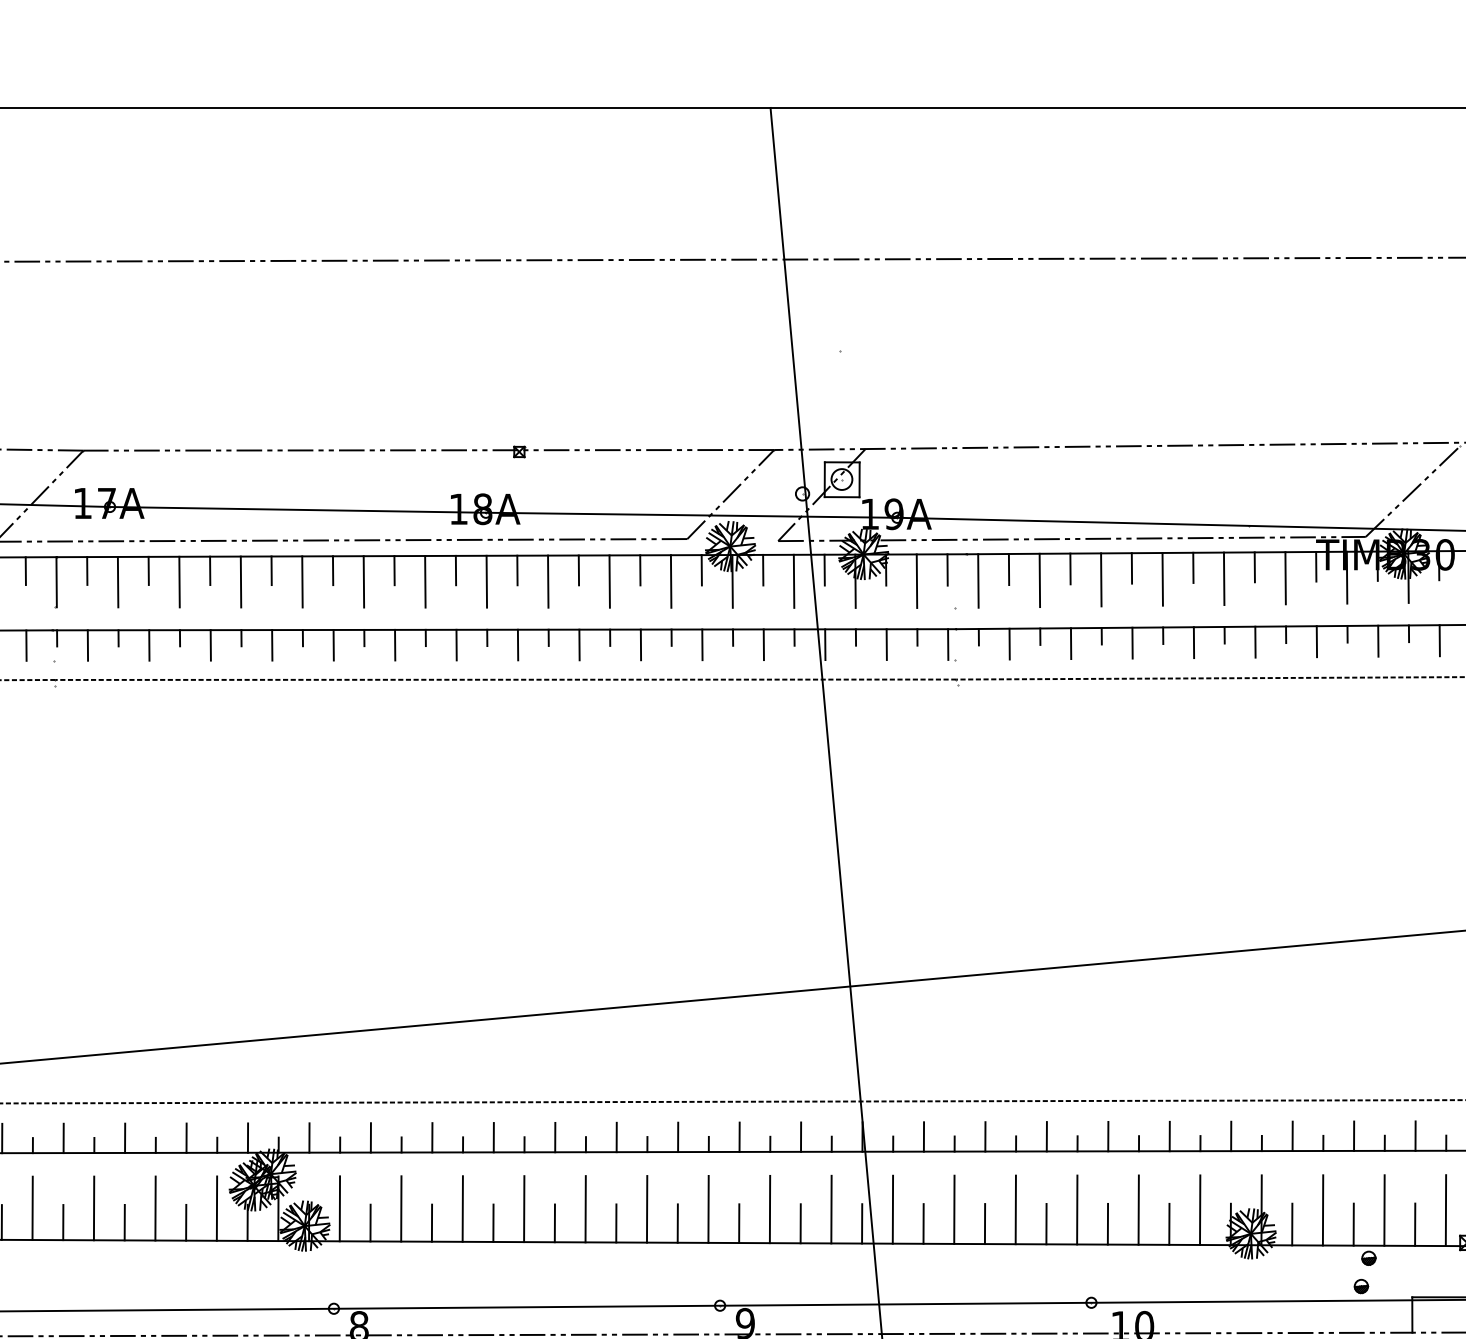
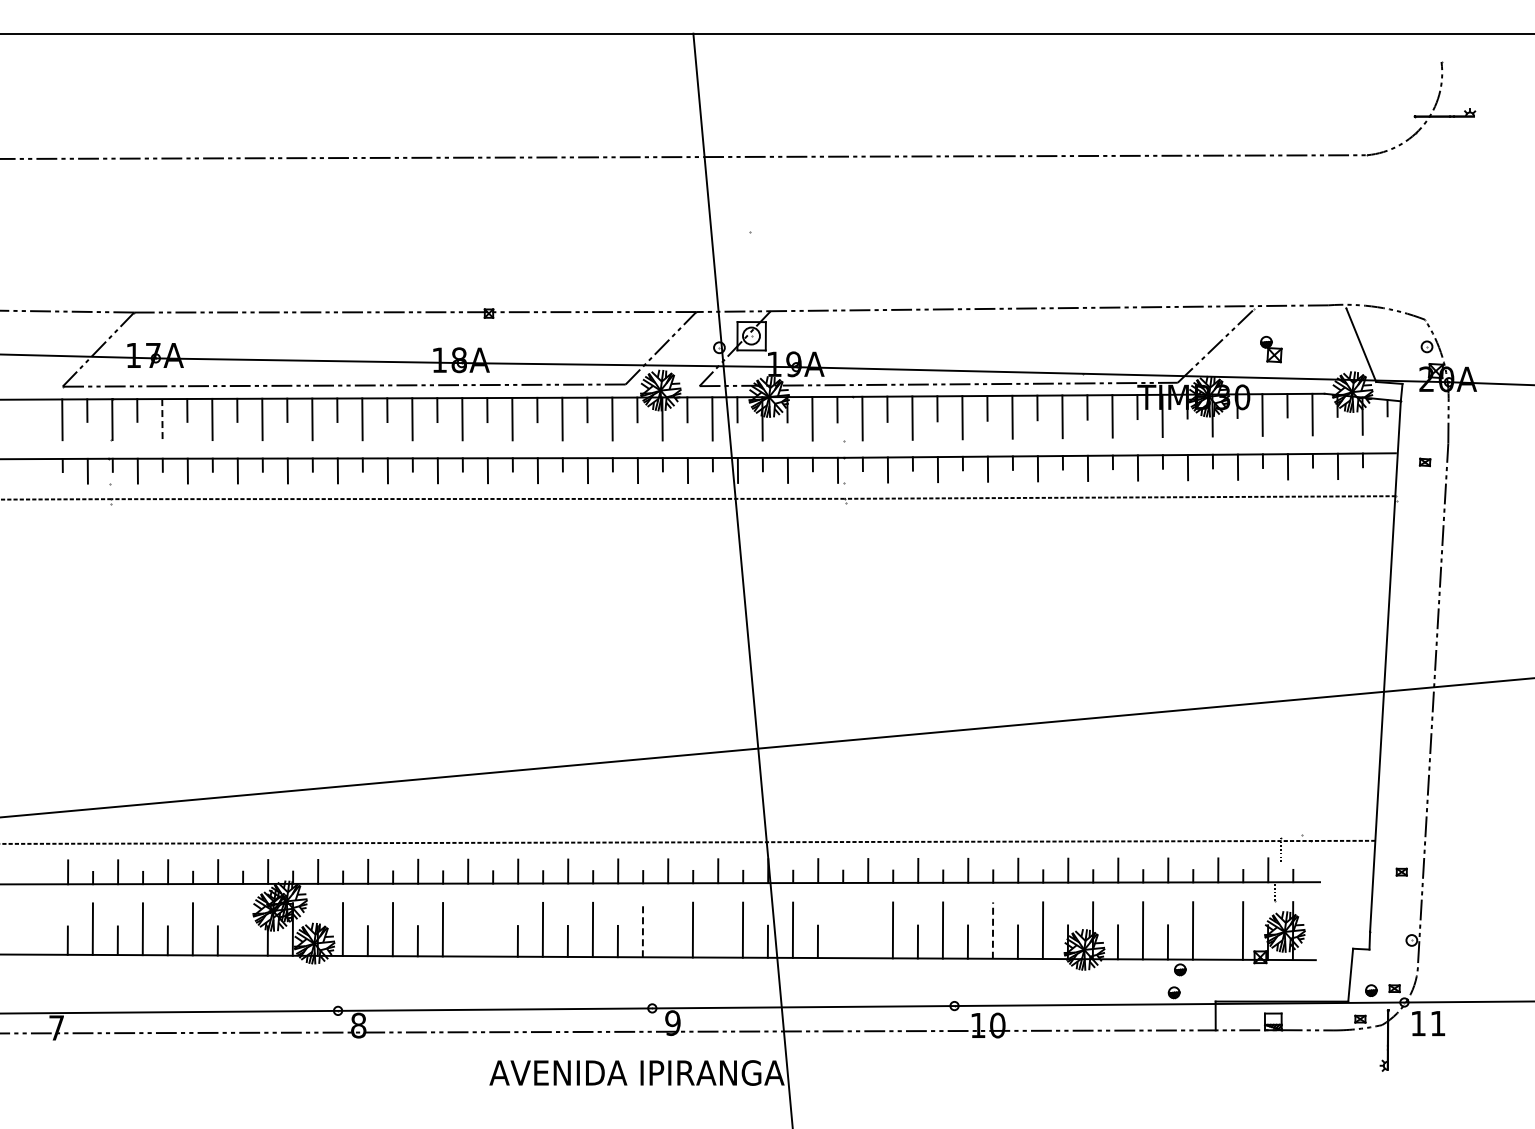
line: (118, 582) -> (162, 419), solid -> dashed
line: (216, 1208) -> (242, 929), removed
line: (523, 1208) -> (492, 929), removed
line: (708, 1208) -> (642, 929), solid -> dashed
line: (953, 1209) -> (842, 930), removed
line: (1139, 1209) -> (993, 930), solid -> dashed
line: (492, 1223) -> (467, 941), removed
line: (738, 1223) -> (667, 941), removed
line: (800, 1223) -> (717, 941), removed
line: (984, 1223) -> (867, 941), removed
line: (1414, 1224) -> (1217, 942), removed

